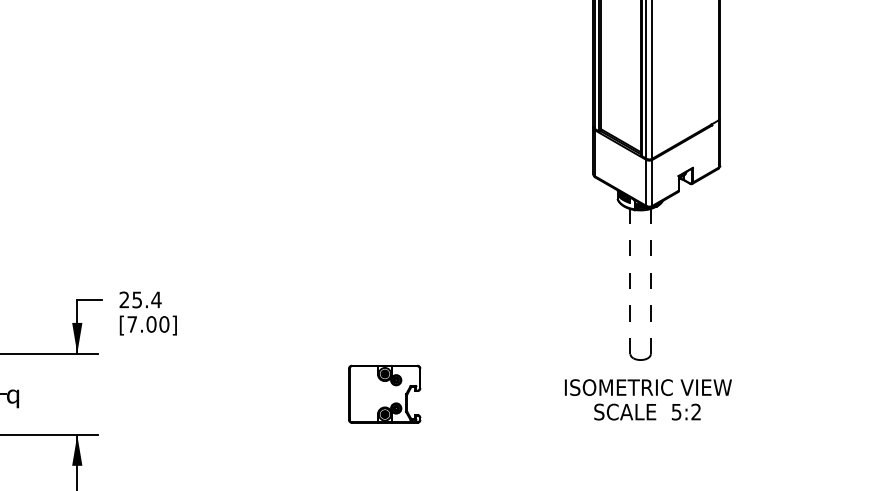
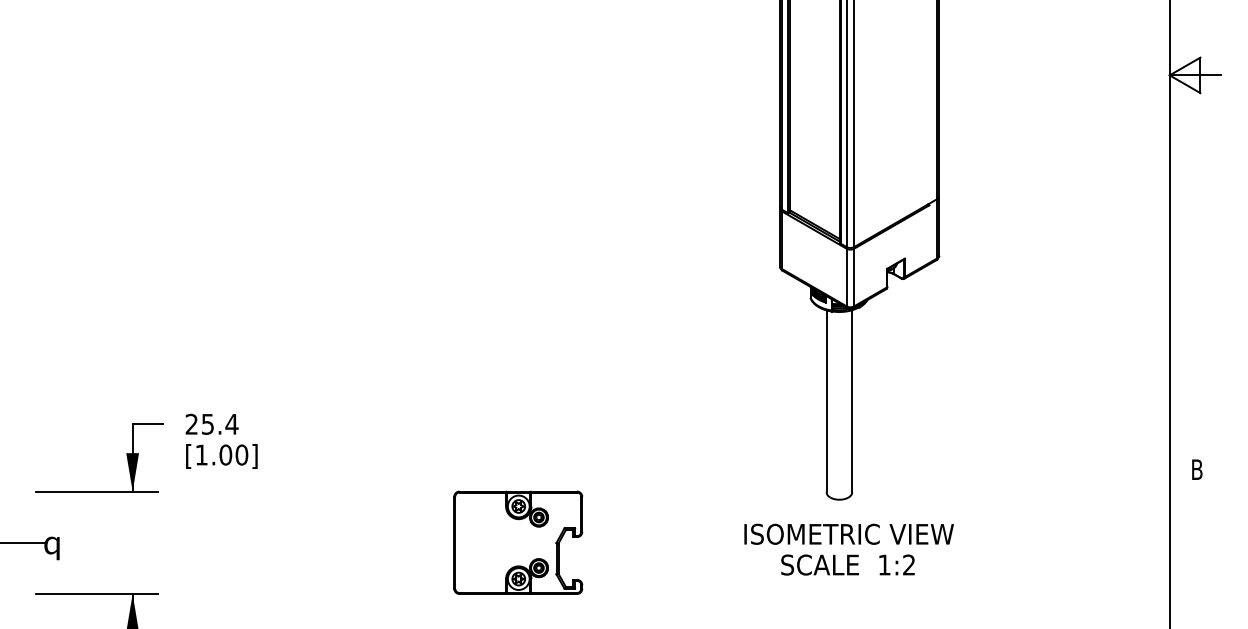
line: (651, 280) -> (852, 400), dashed -> solid
line: (630, 281) -> (826, 401), dashed -> solid
text: (132, 323) -> (201, 454), [7.00] -> [1.00]
part: (384, 394) -> (518, 542), size x1.43
text: (676, 411) -> (884, 564), 5:2 -> 1:2

